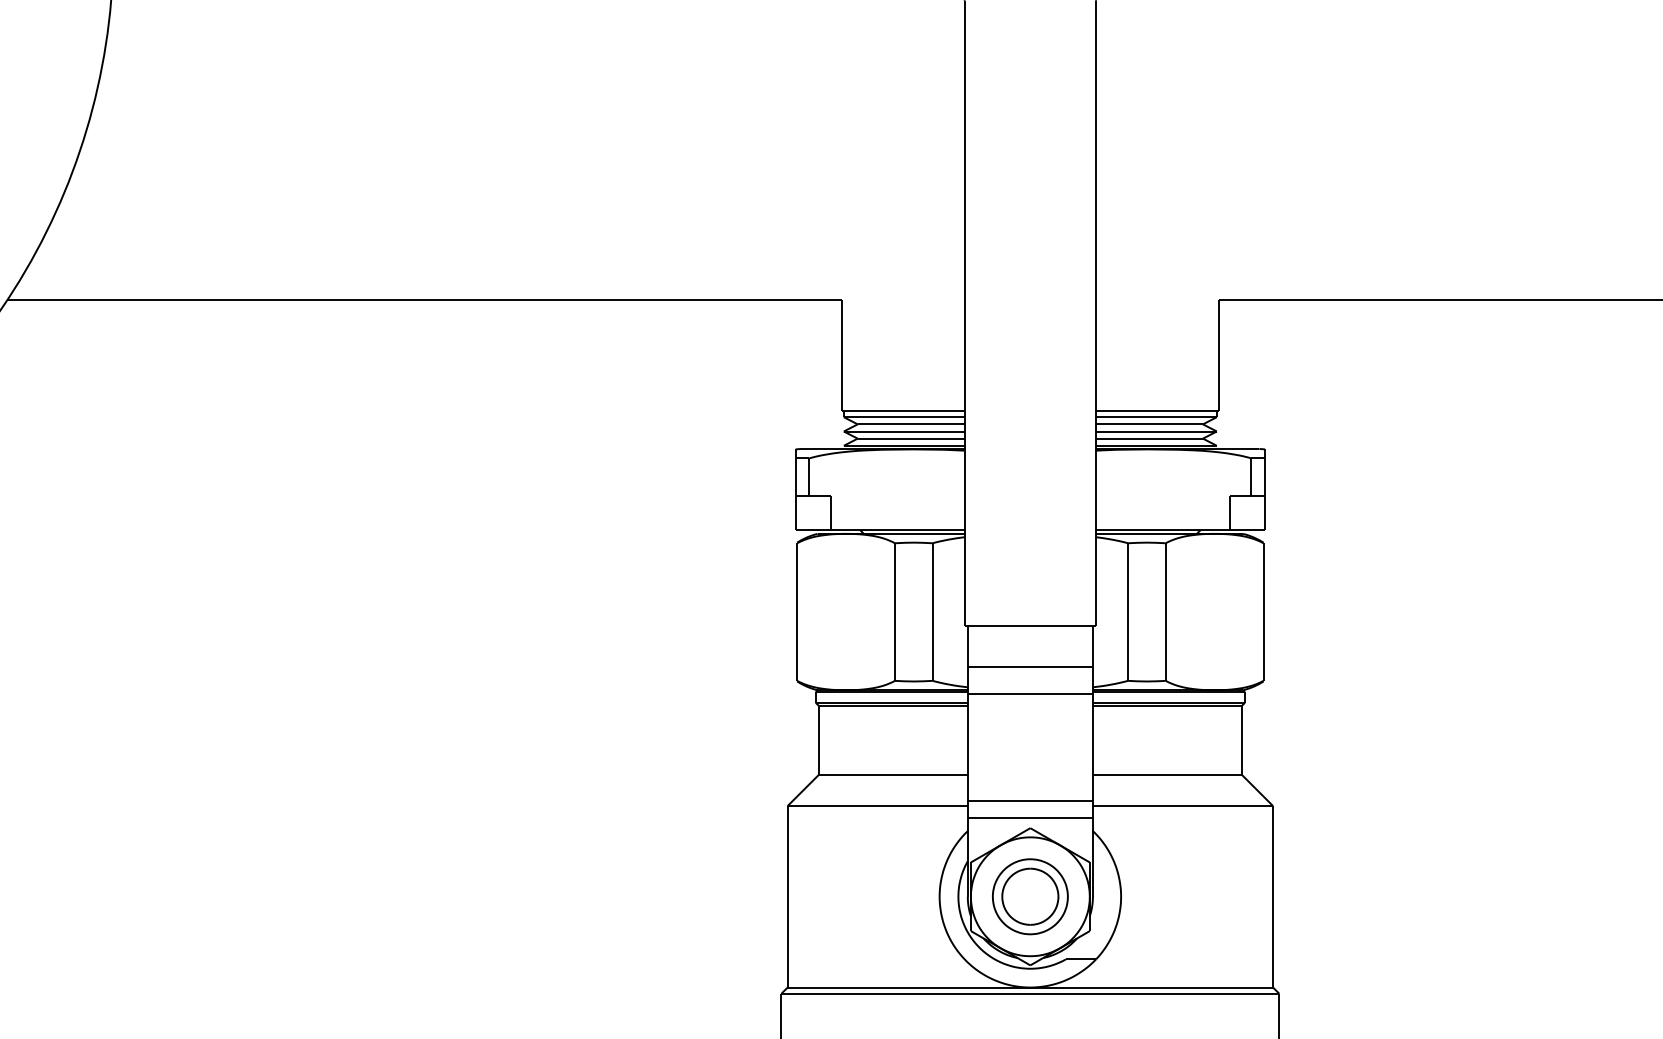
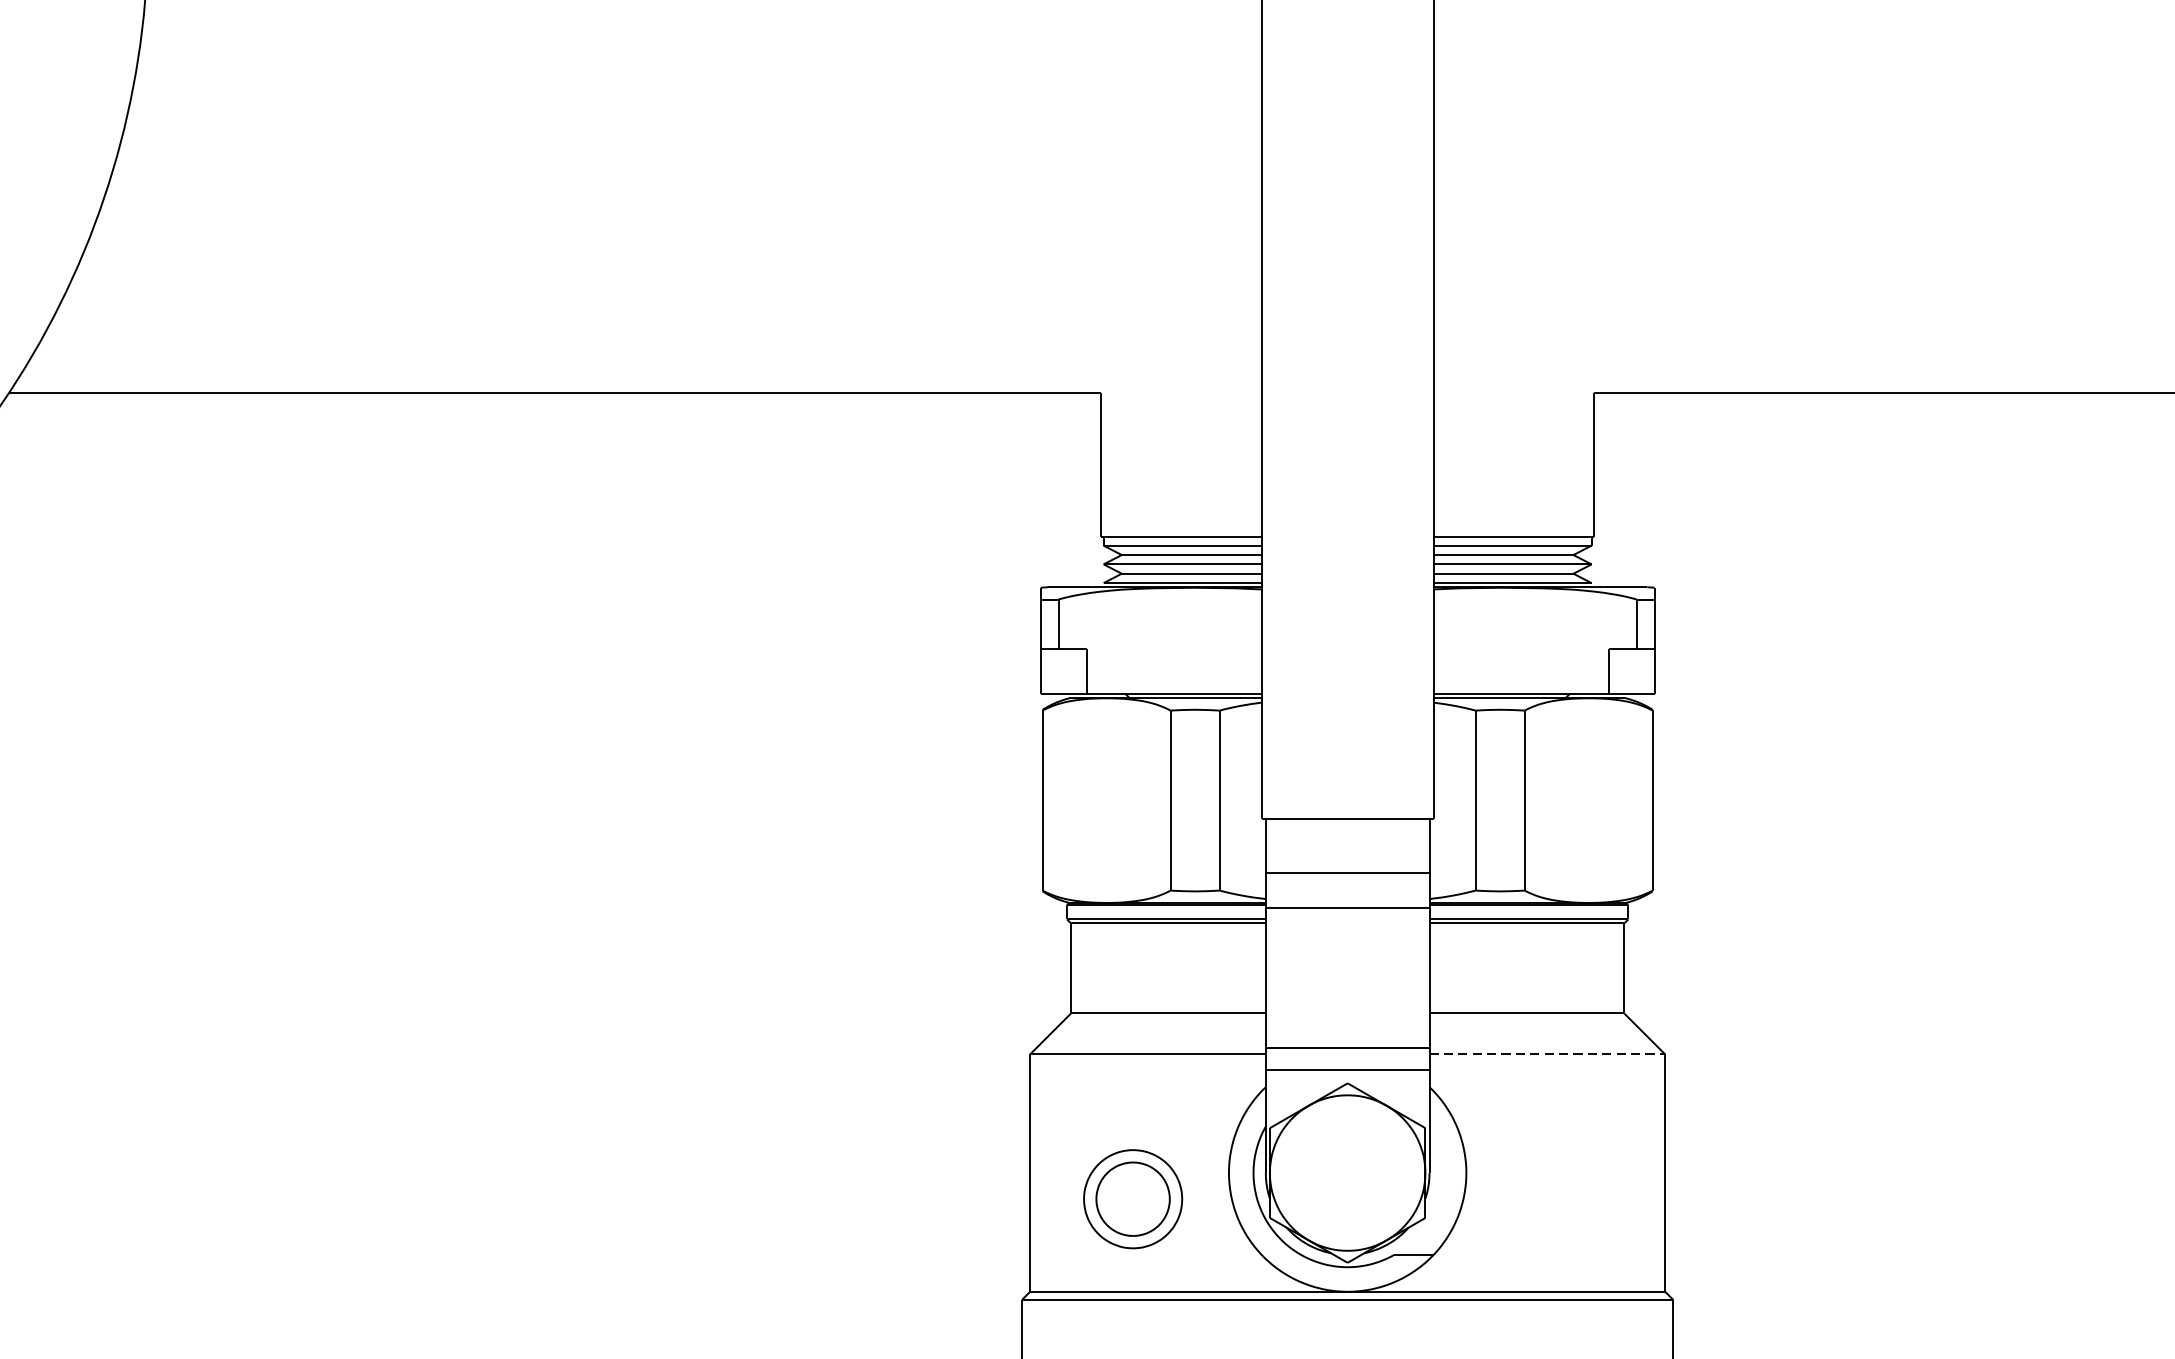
line: (1183, 806) -> (1547, 1054), solid -> dashed
part: (1030, 896) -> (1133, 1198), moved

